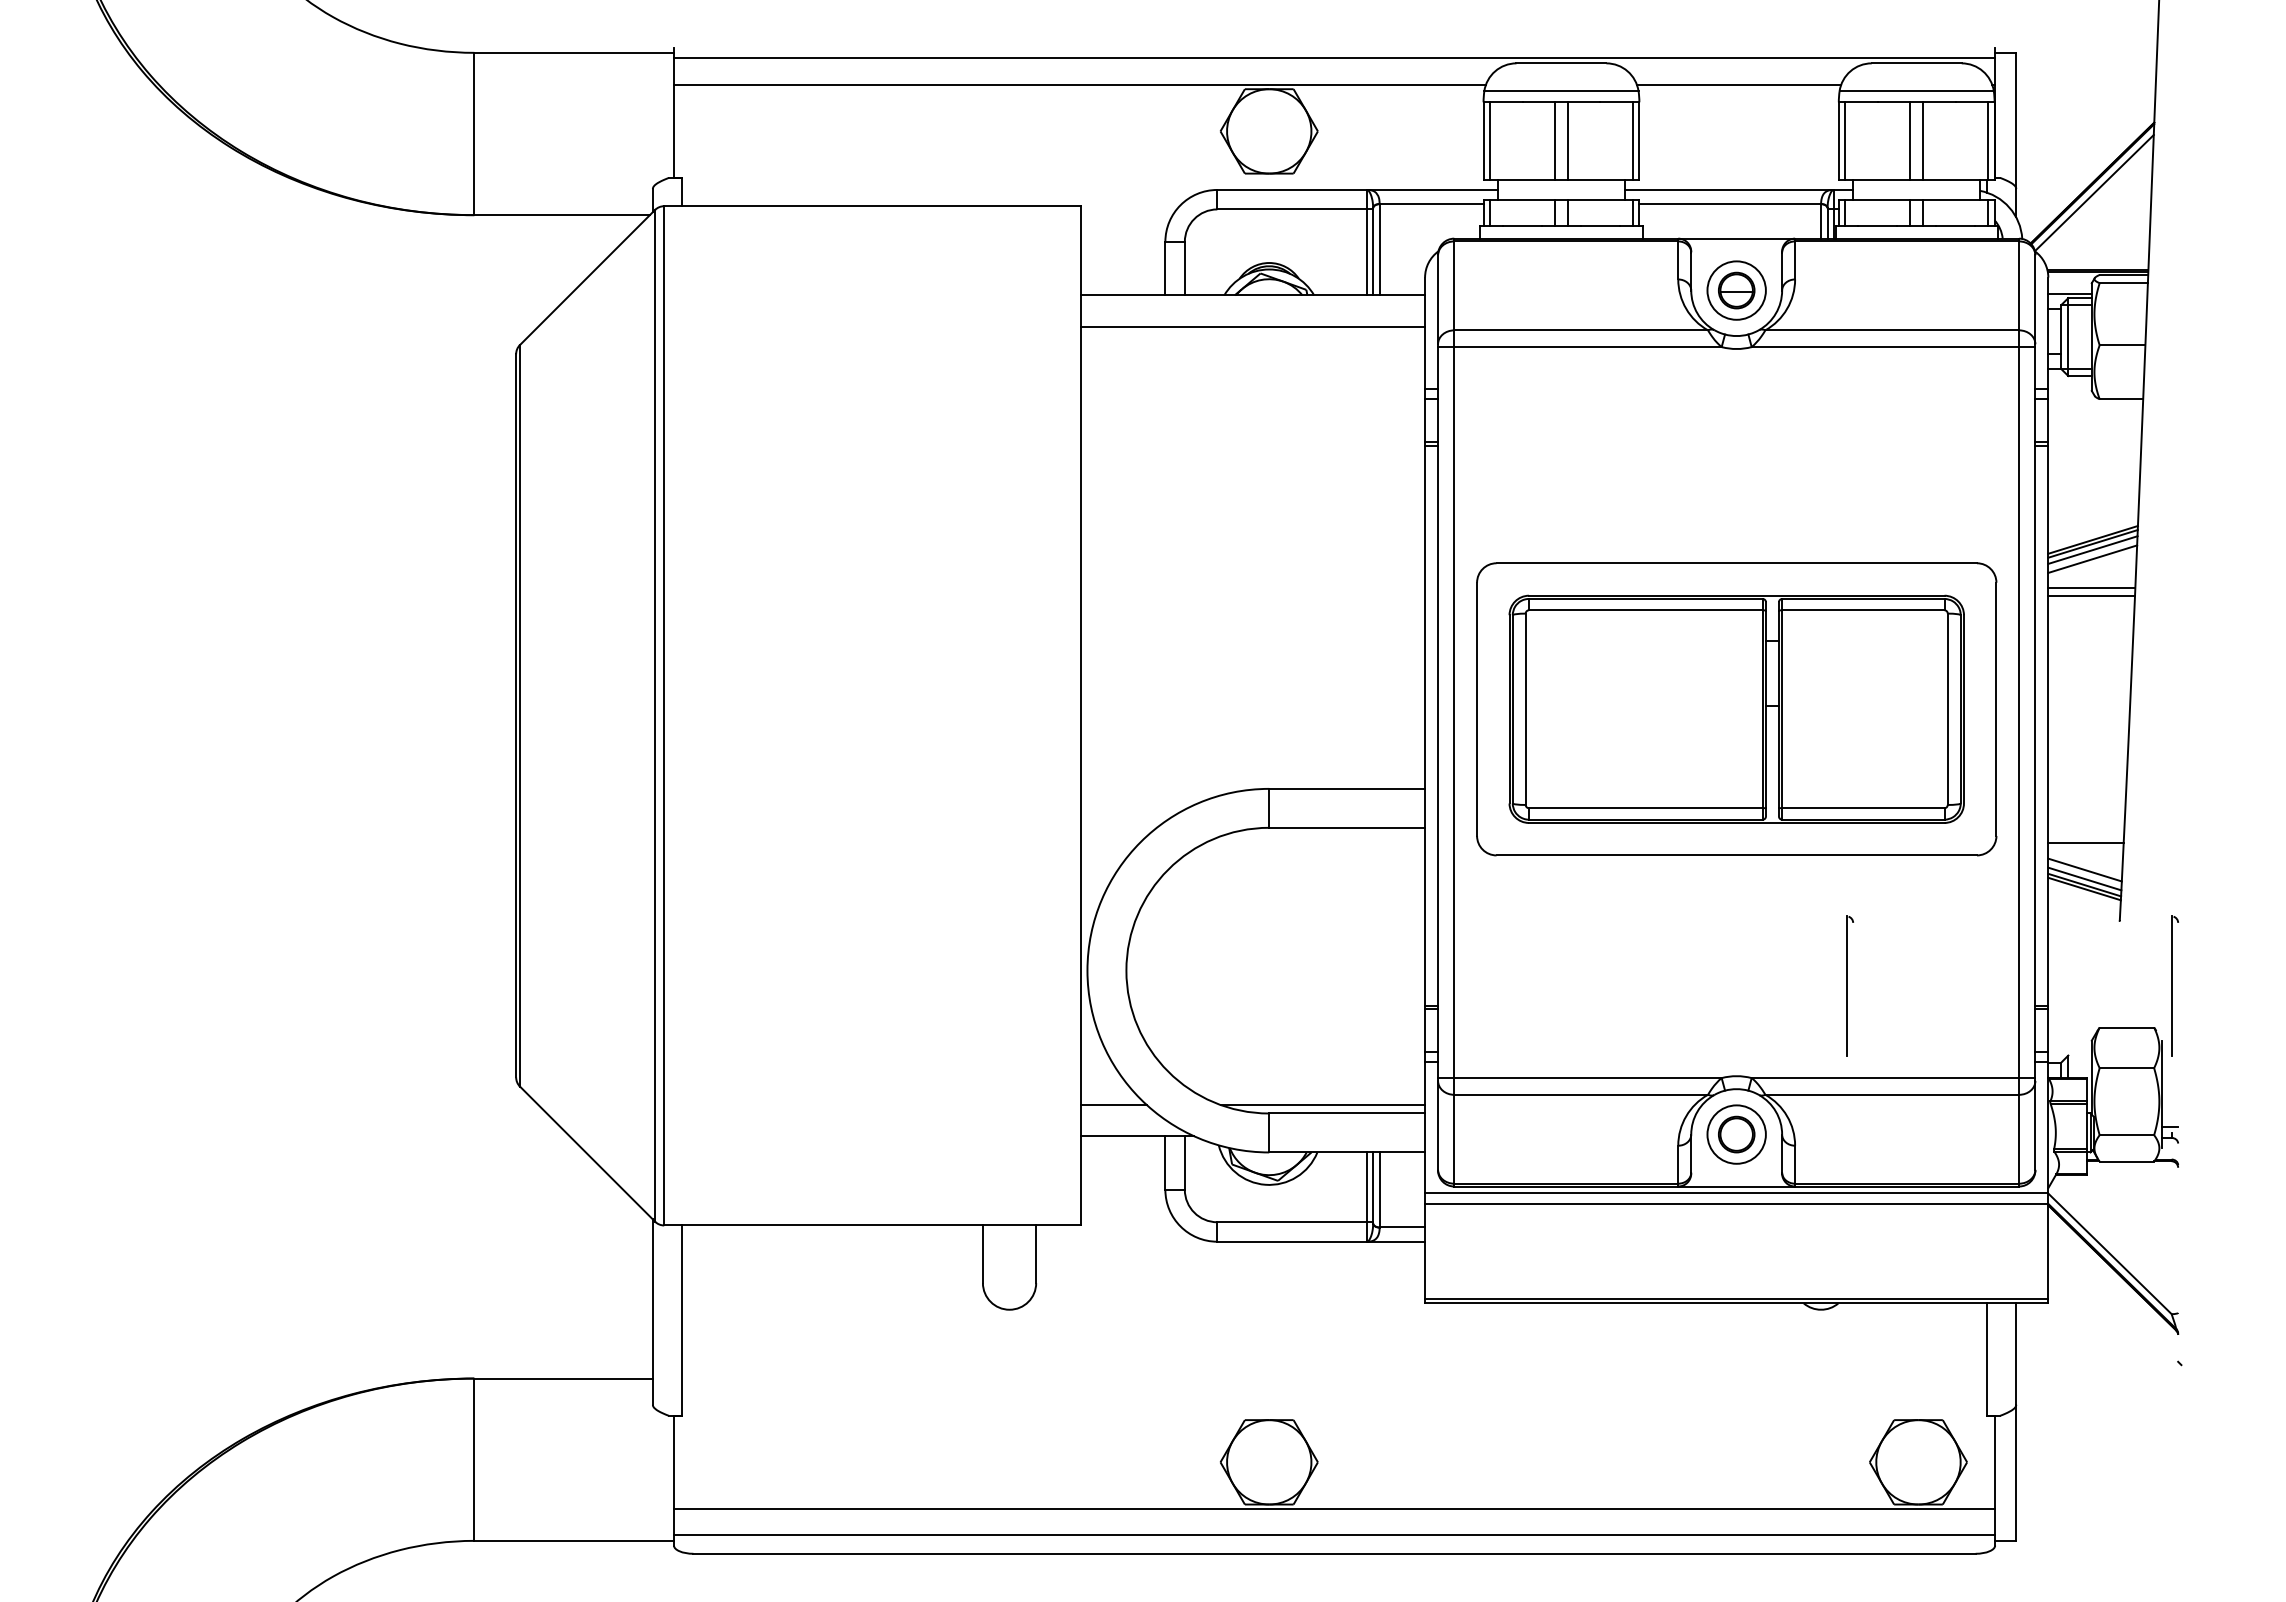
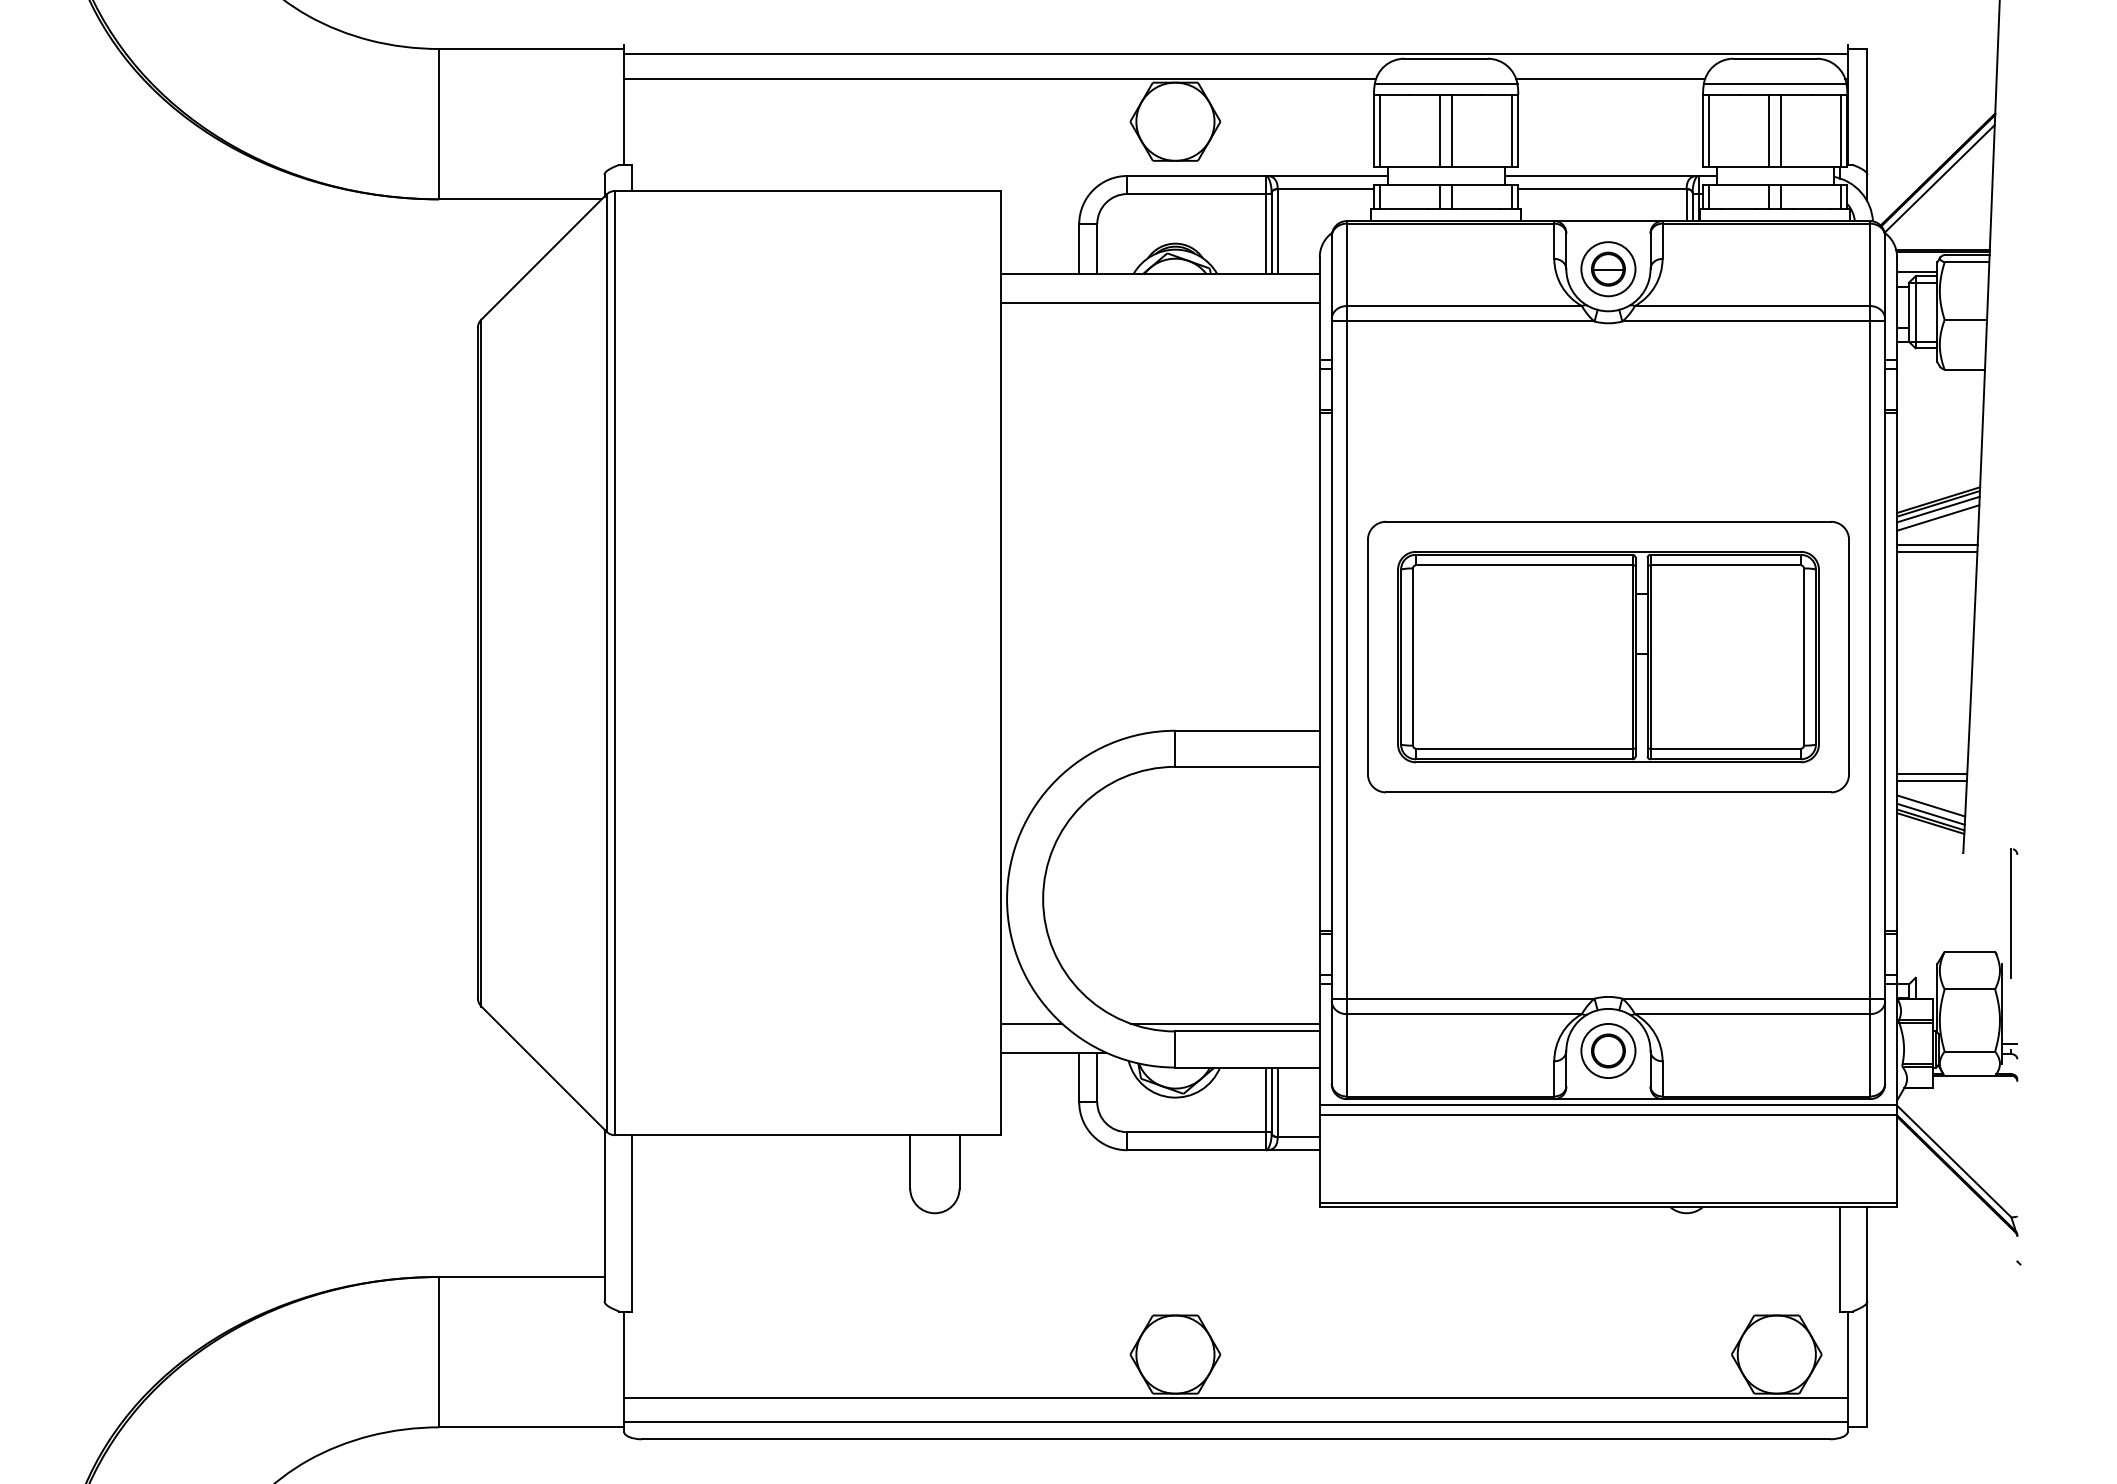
line: (2086, 835) -> (1932, 773), added
part: (1849, 985) -> (1712, 912), removed

